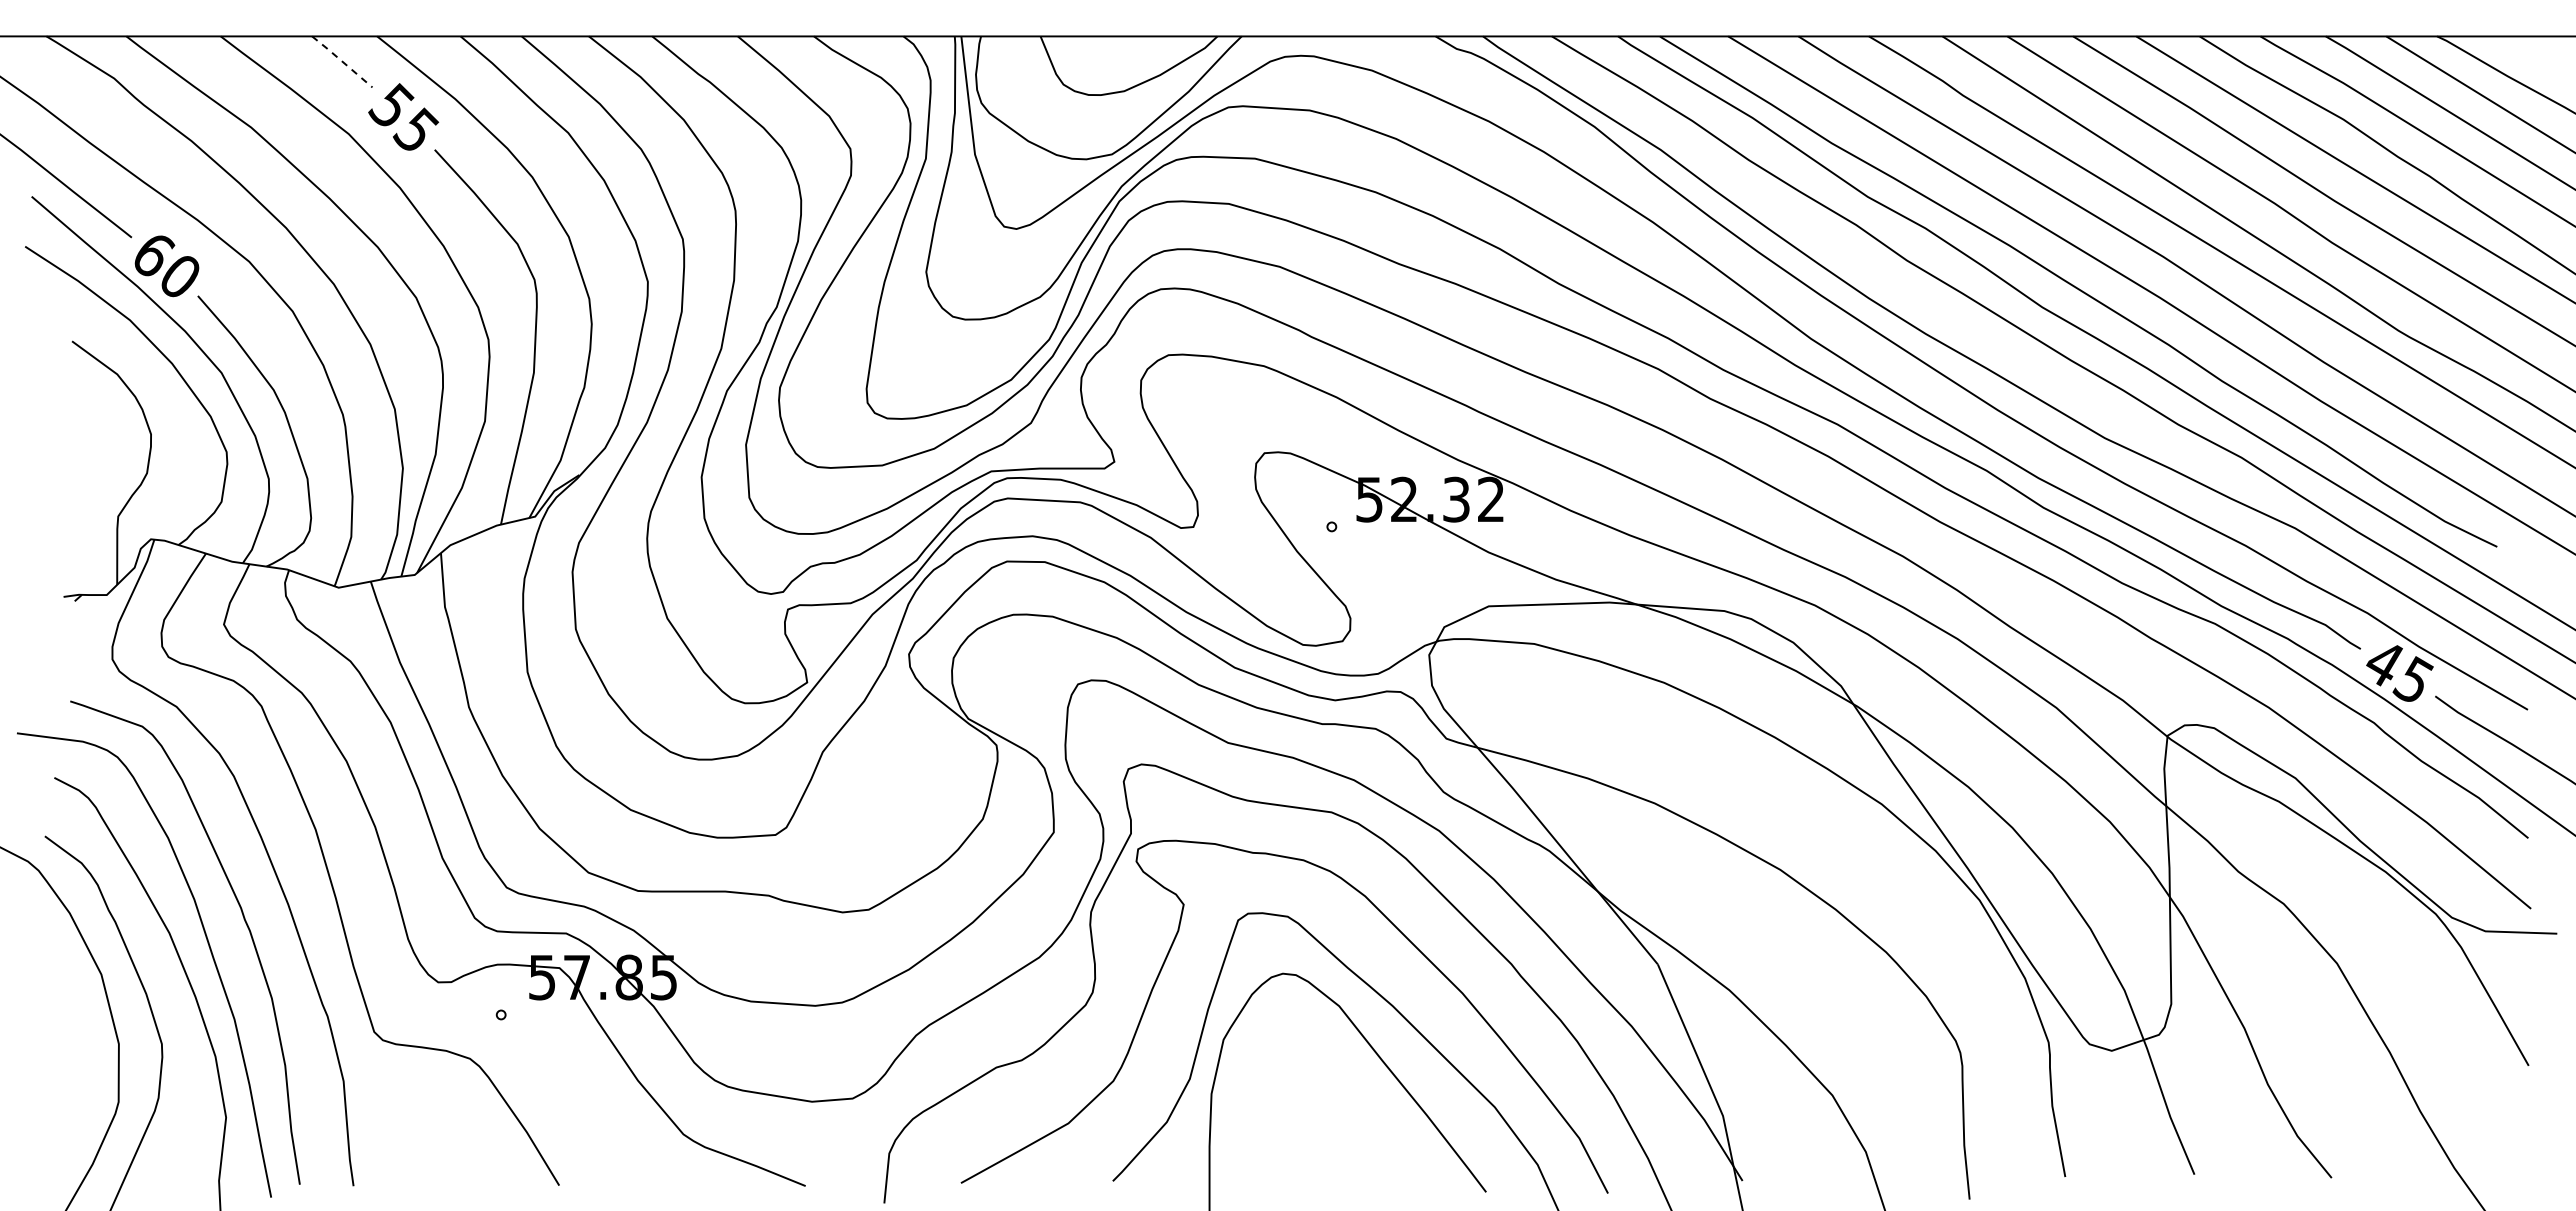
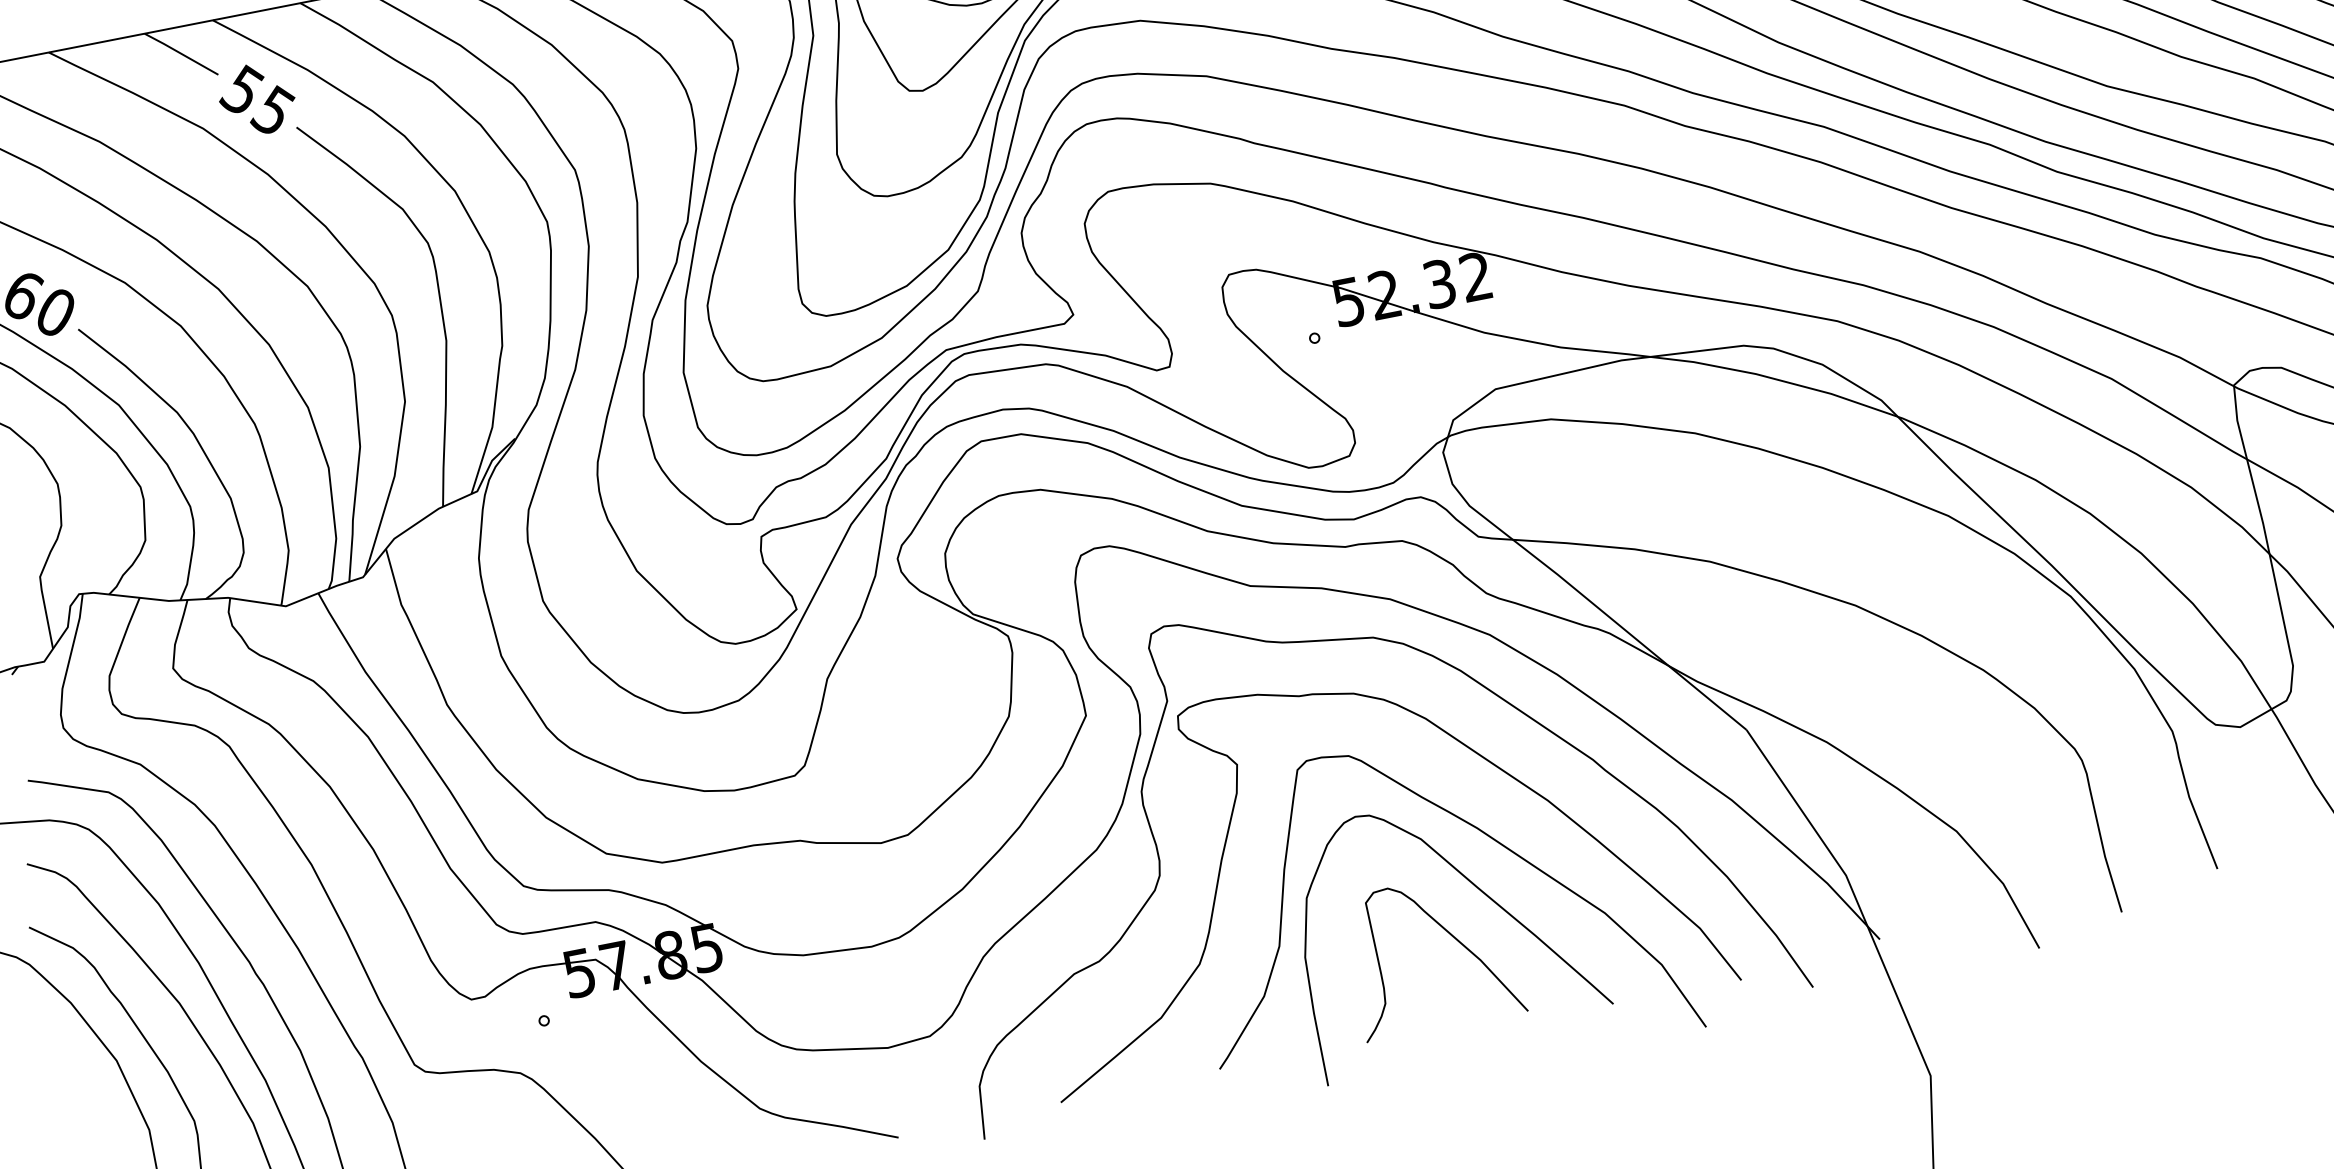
line: (342, 61) -> (181, 53), dashed -> solid
curve: (1348, 1099) -> (1449, 935), added

